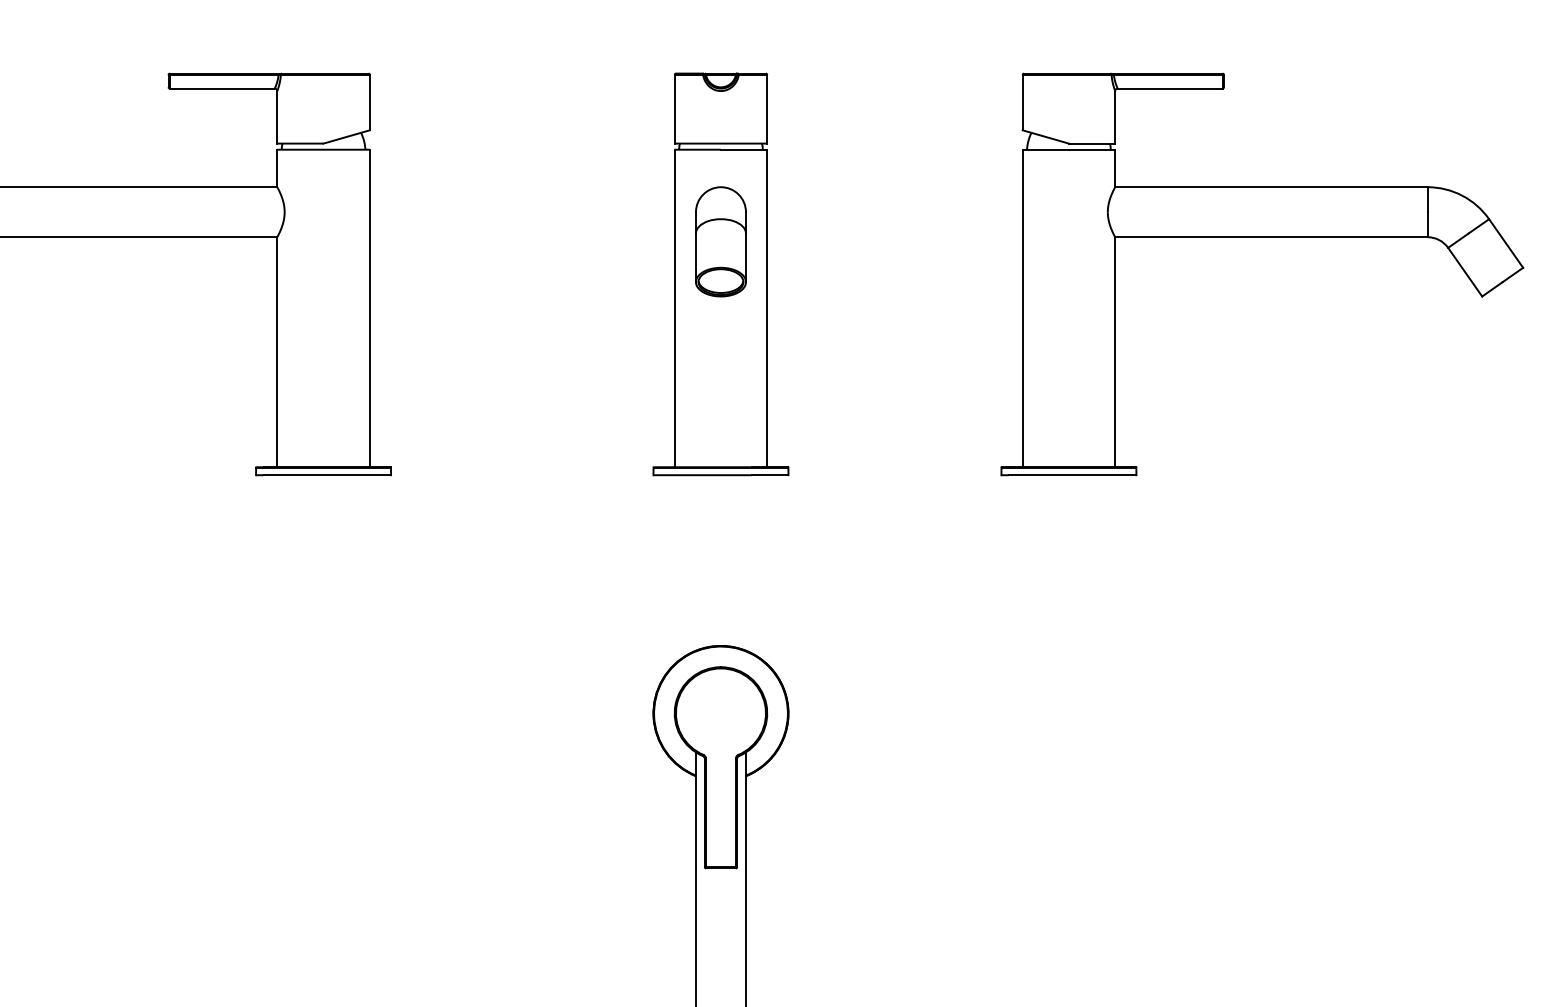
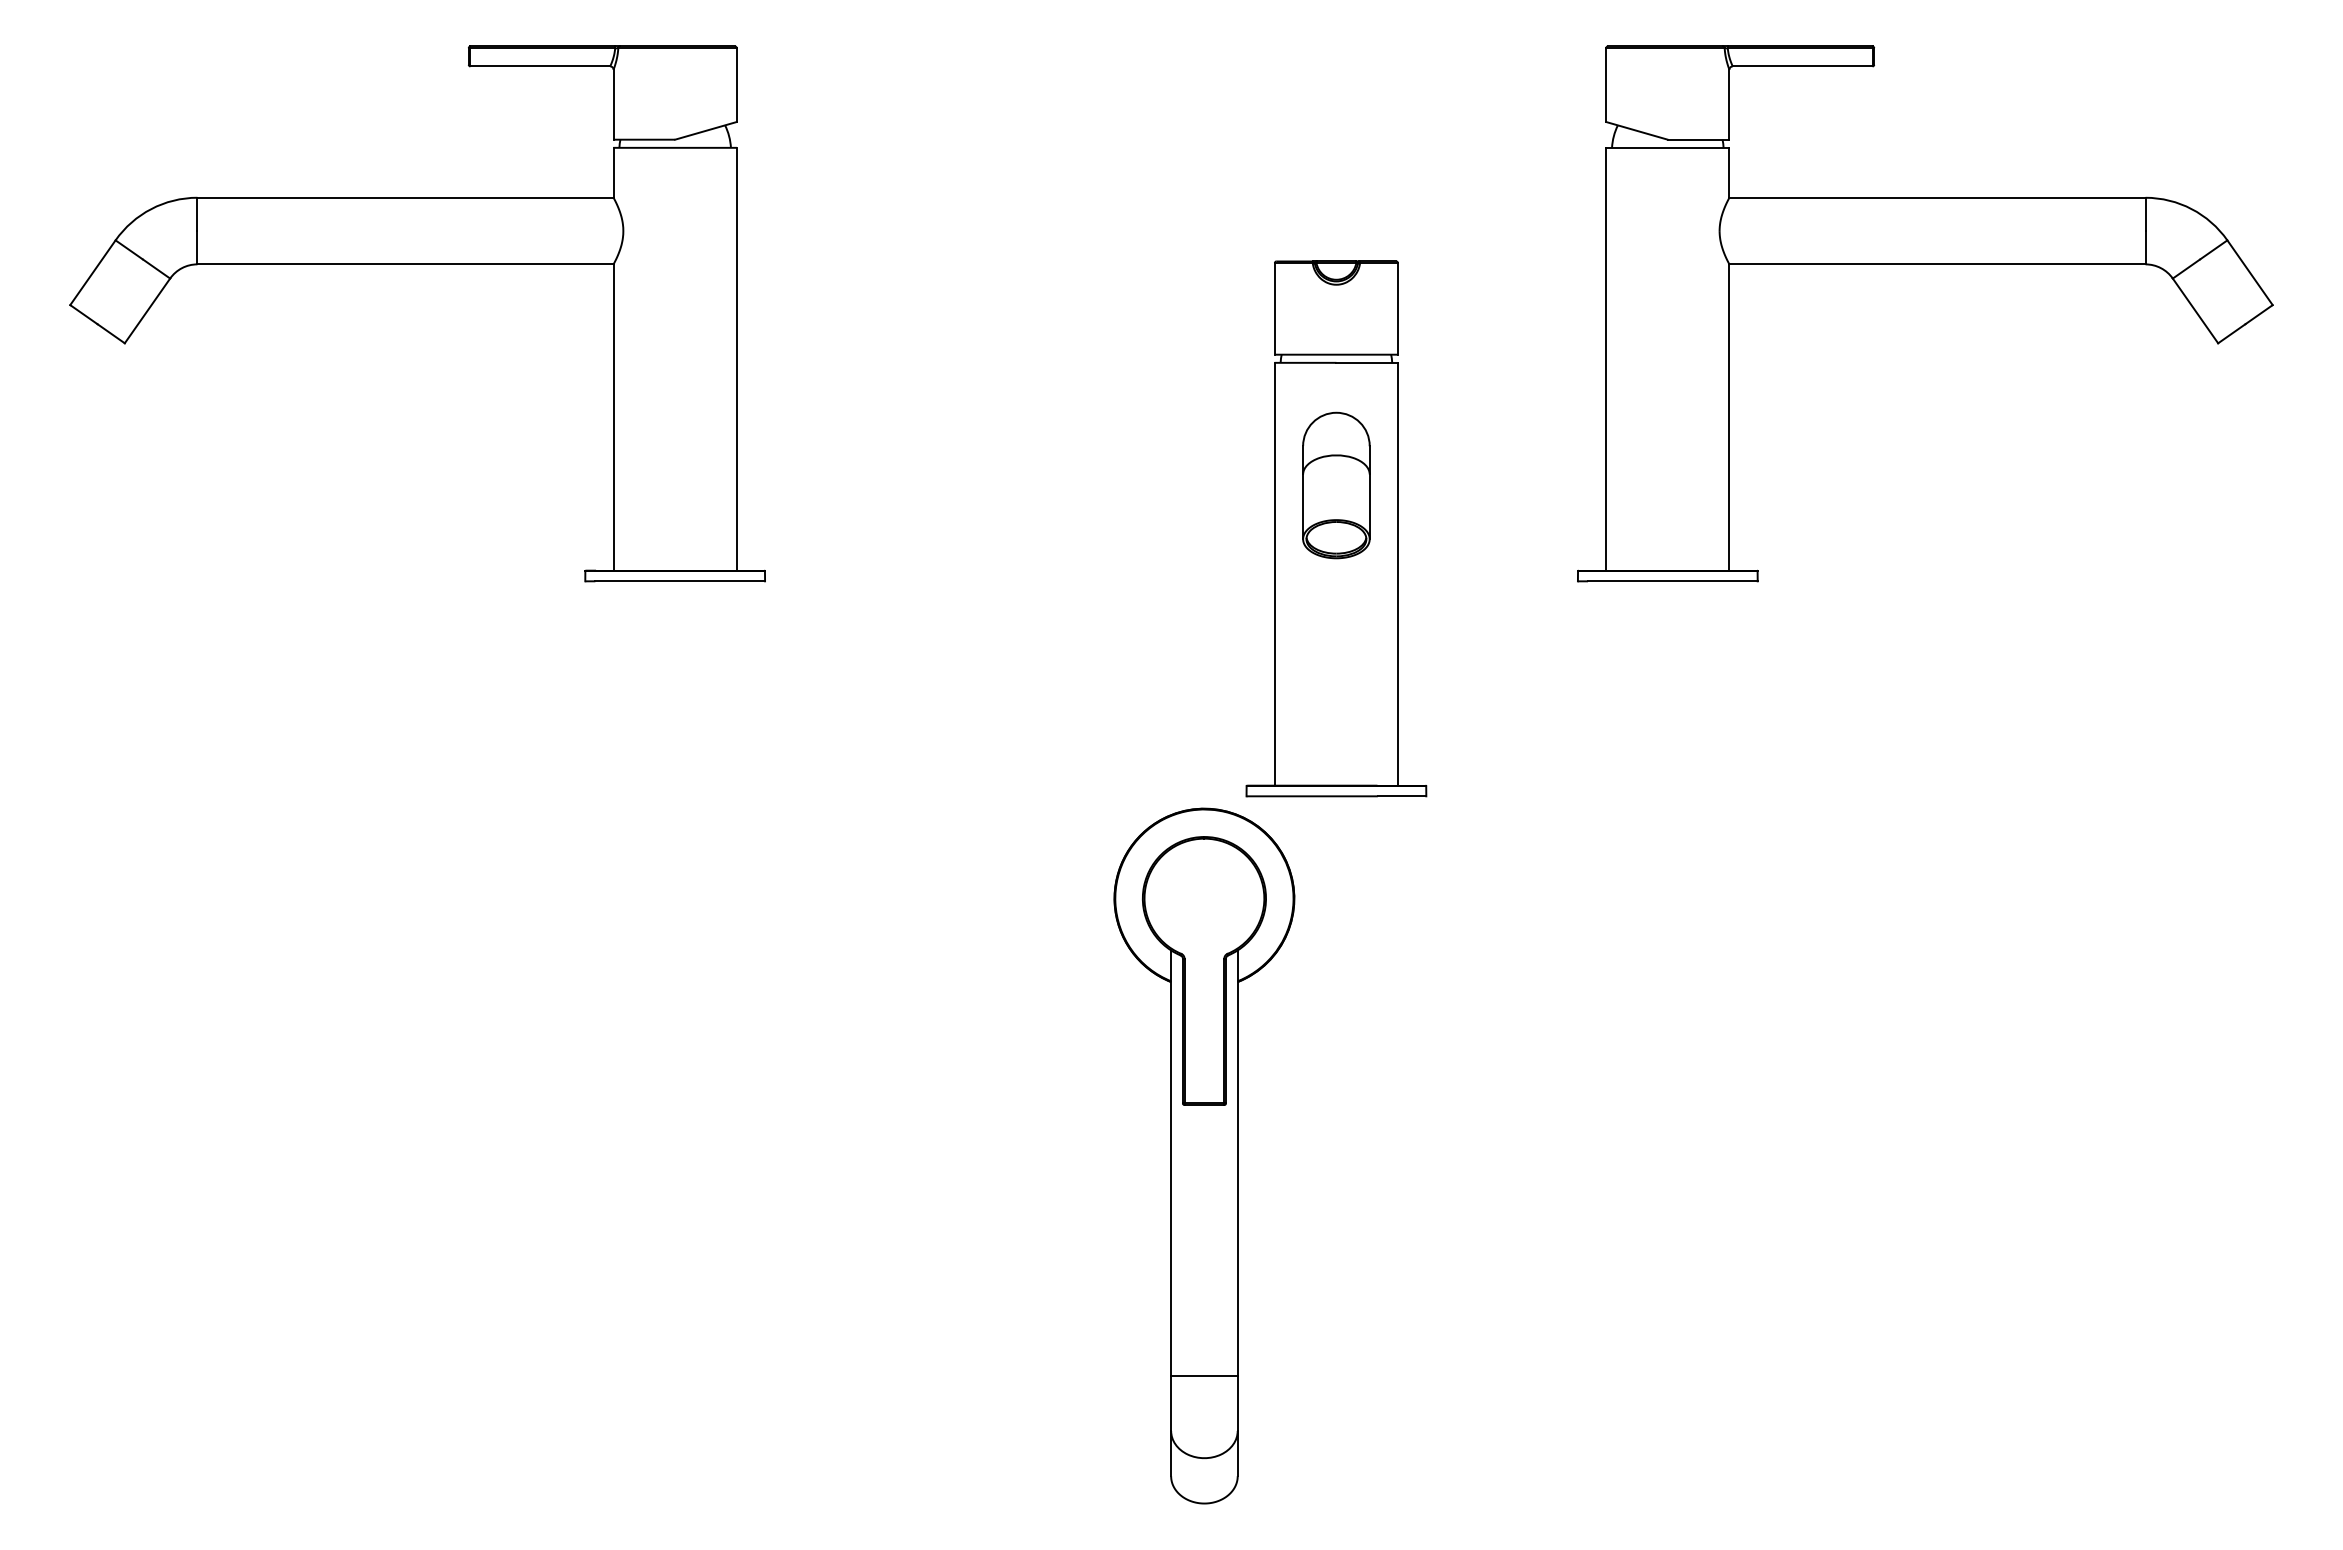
part: (721, 274) -> (1336, 528), moved

